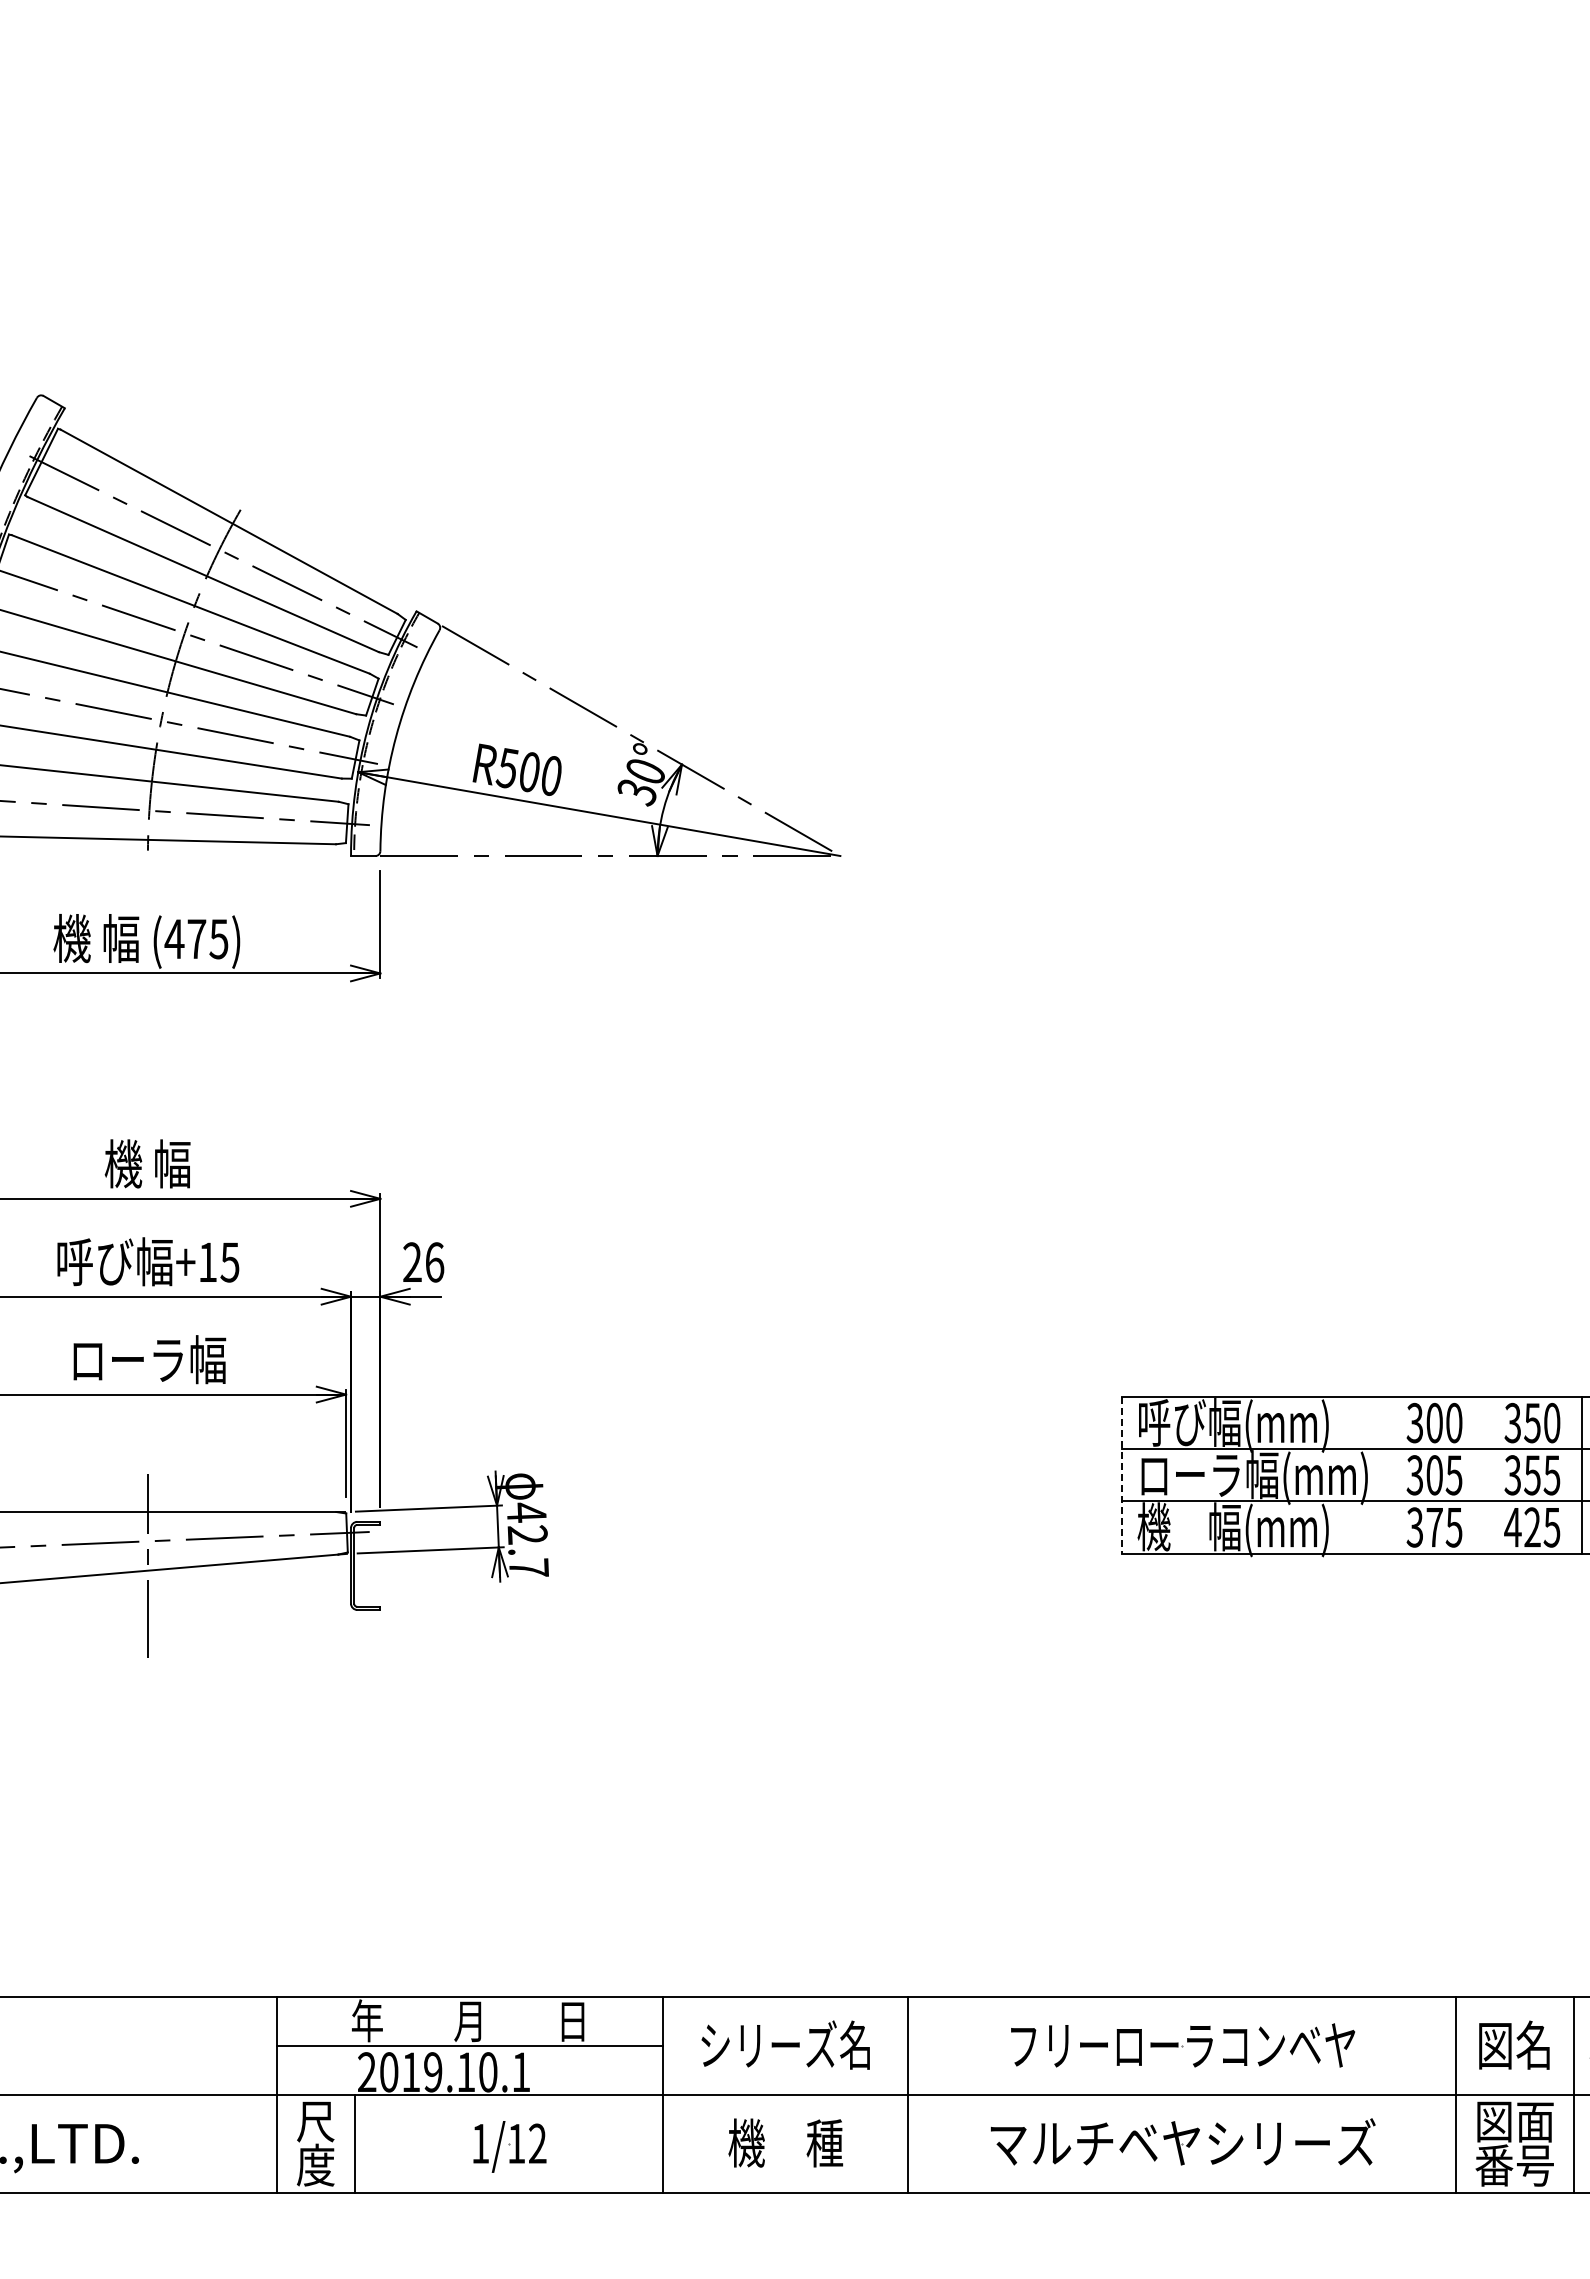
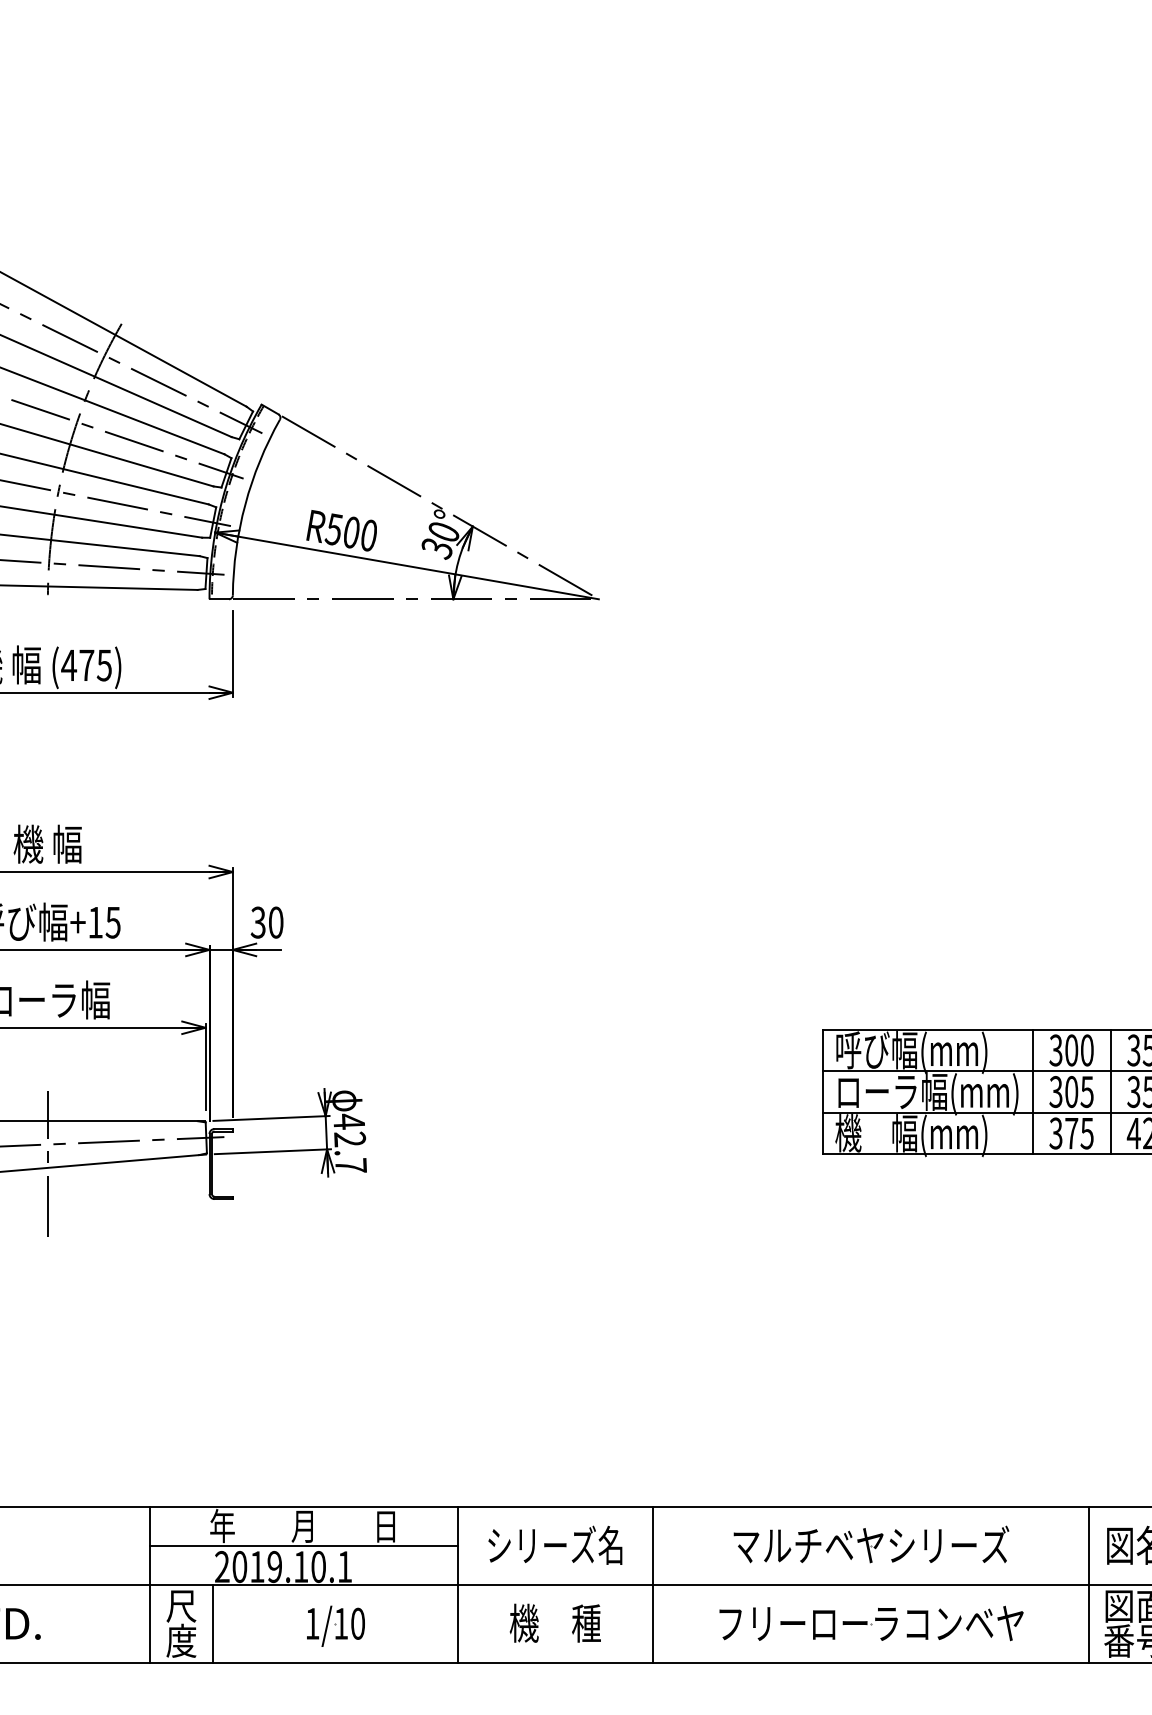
text: (423, 1262) -> (267, 922), 26 -> 30
line: (1121, 1475) -> (822, 1092), dashed -> solid
line: (1385, 1475) -> (1032, 1092), added
line: (1483, 1475) -> (1110, 1092), added
text: (1183, 2043) -> (871, 1544), フリーローラコンベヤ -> マルチベヤシリーズ
text: (1182, 2141) -> (871, 1622), マルチベヤシリーズ -> フリーローラコンベヤ
text: (537, 2143) -> (357, 1623), 1/12 -> 1/10

